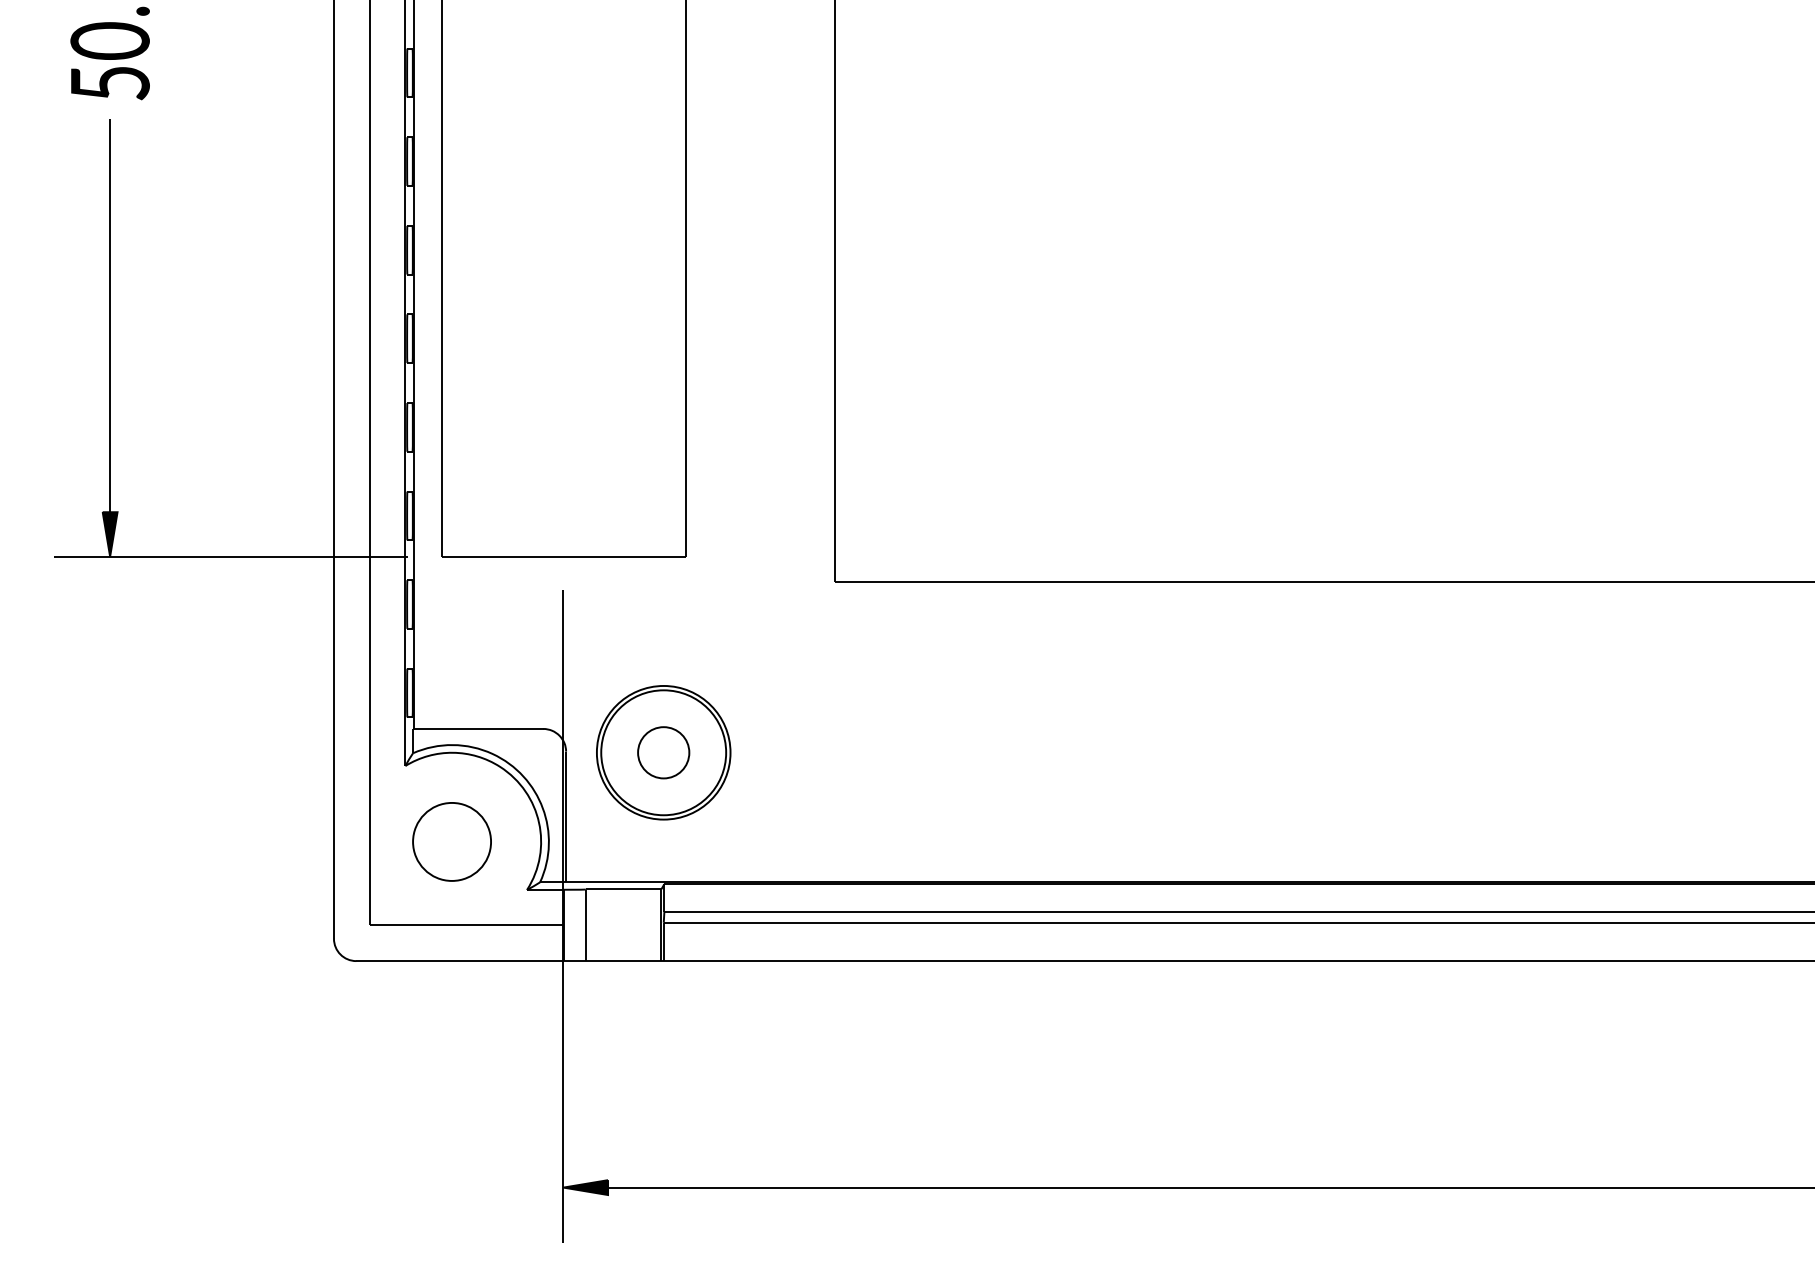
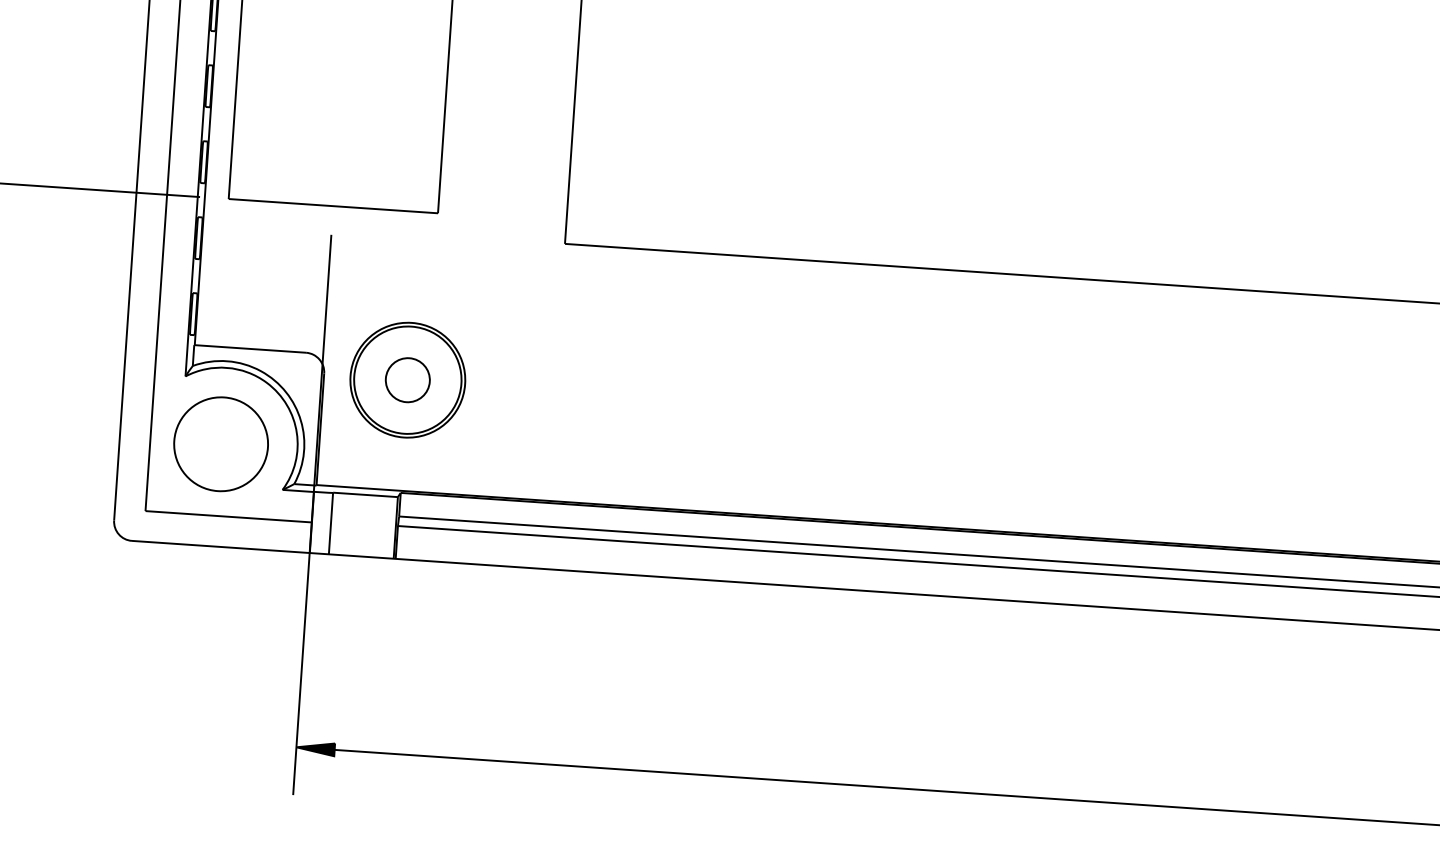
part: (451, 841) -> (220, 443), size x1.4

